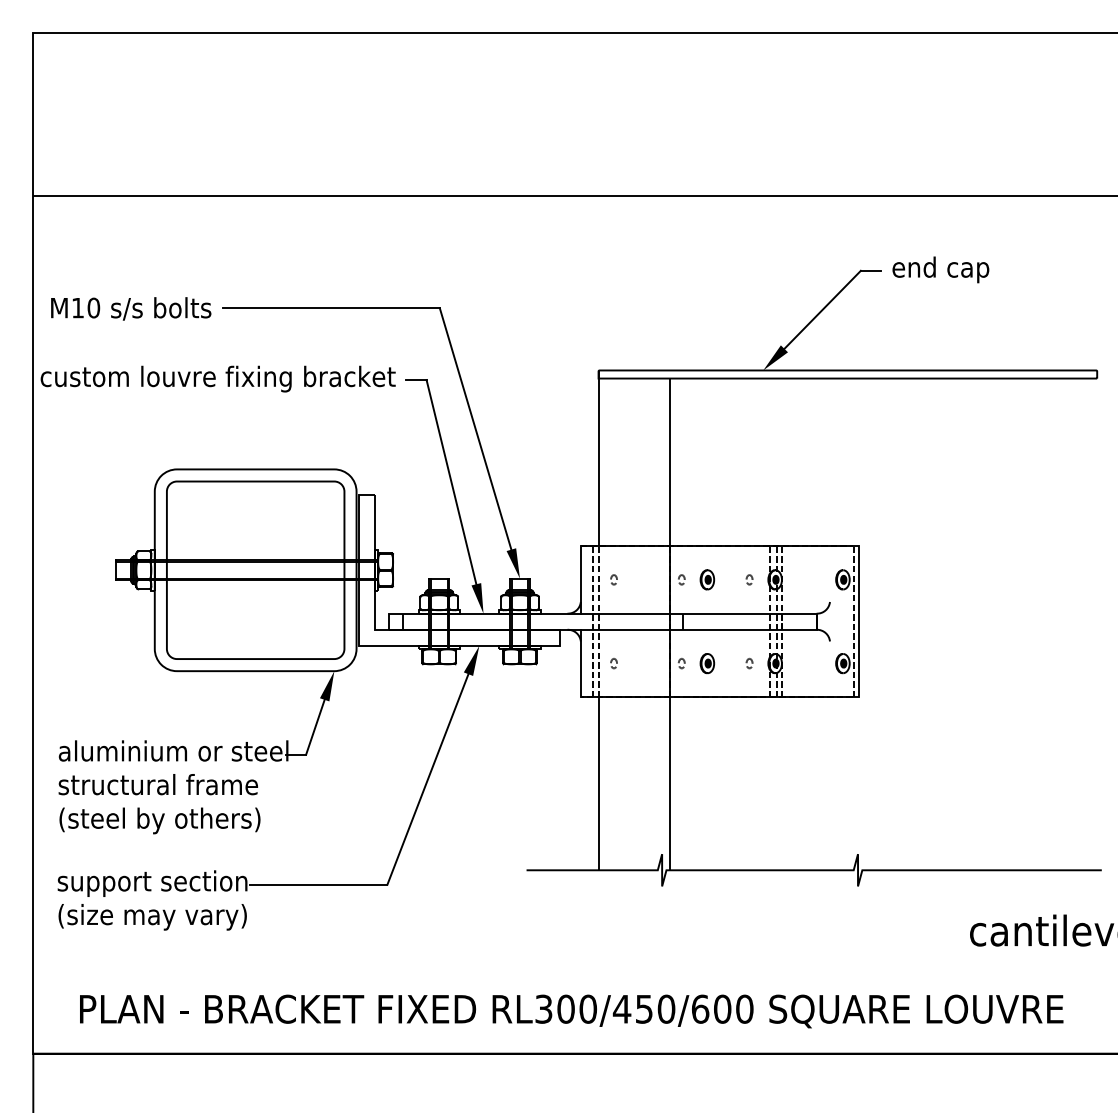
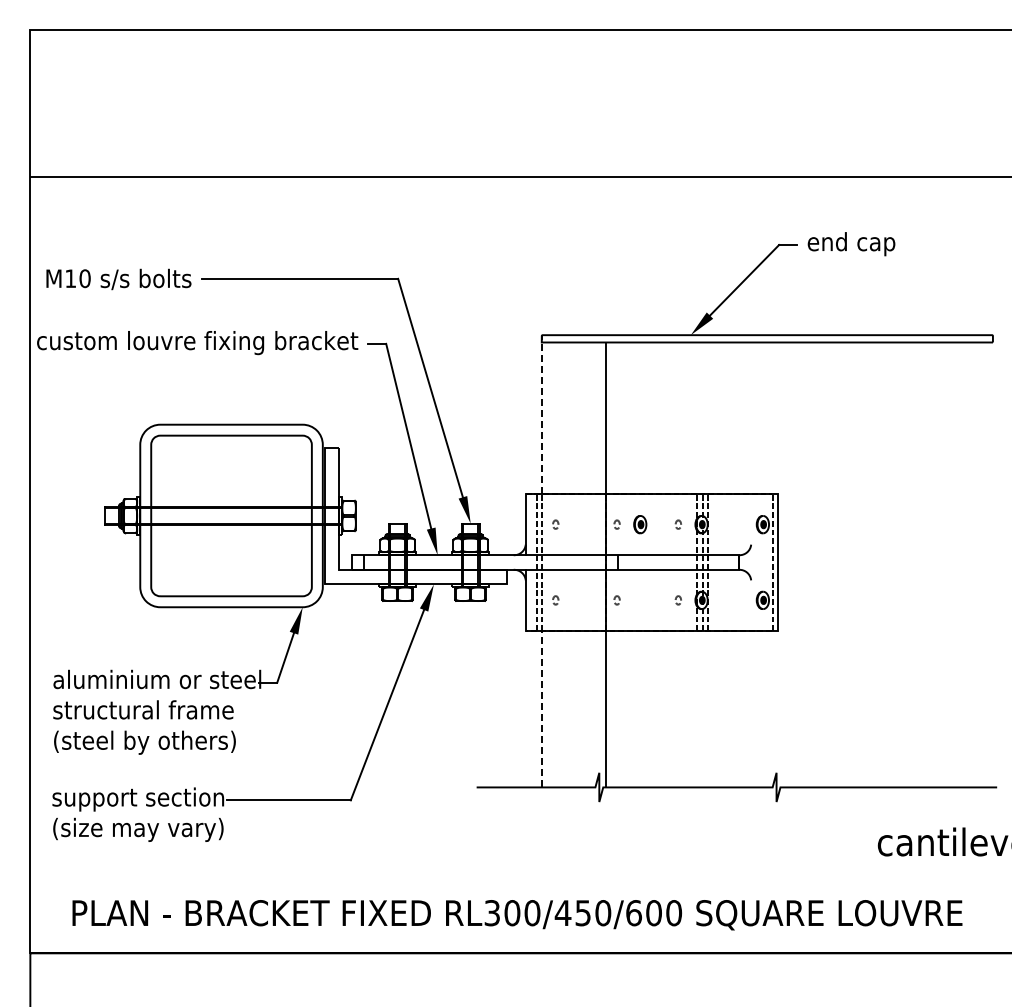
line: (598, 459) -> (541, 415), solid -> dashed
part: (707, 662) -> (640, 599), removed
line: (598, 783) -> (541, 708), solid -> dashed

